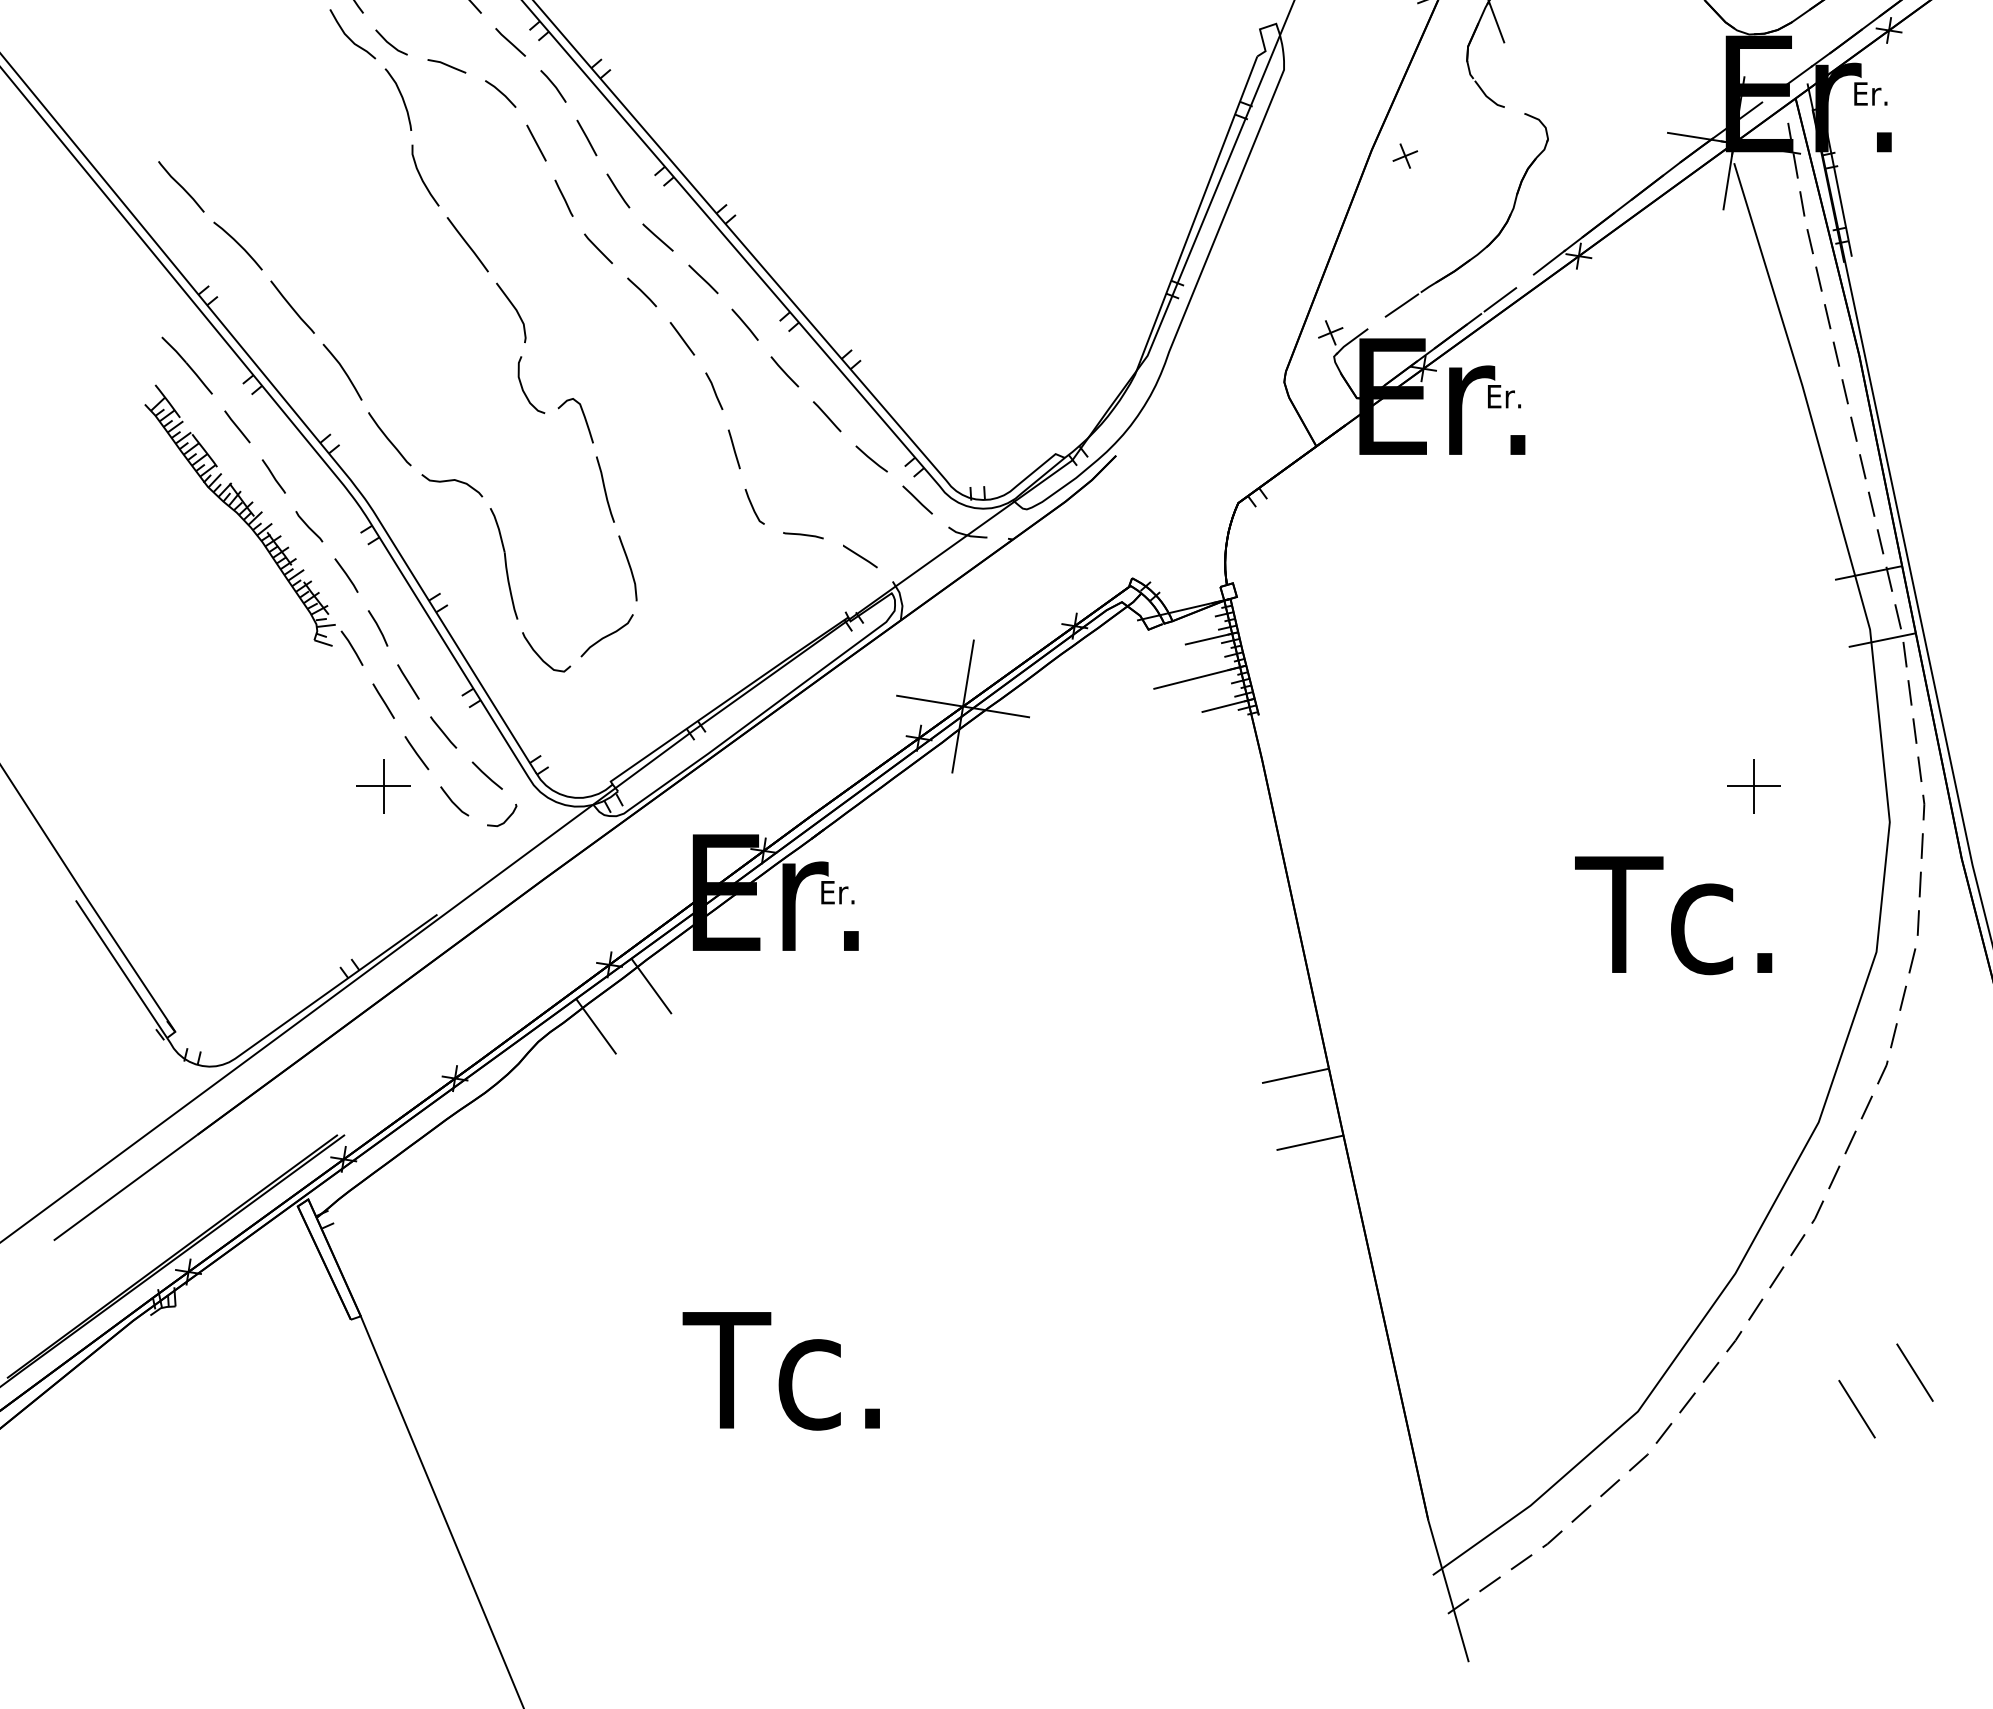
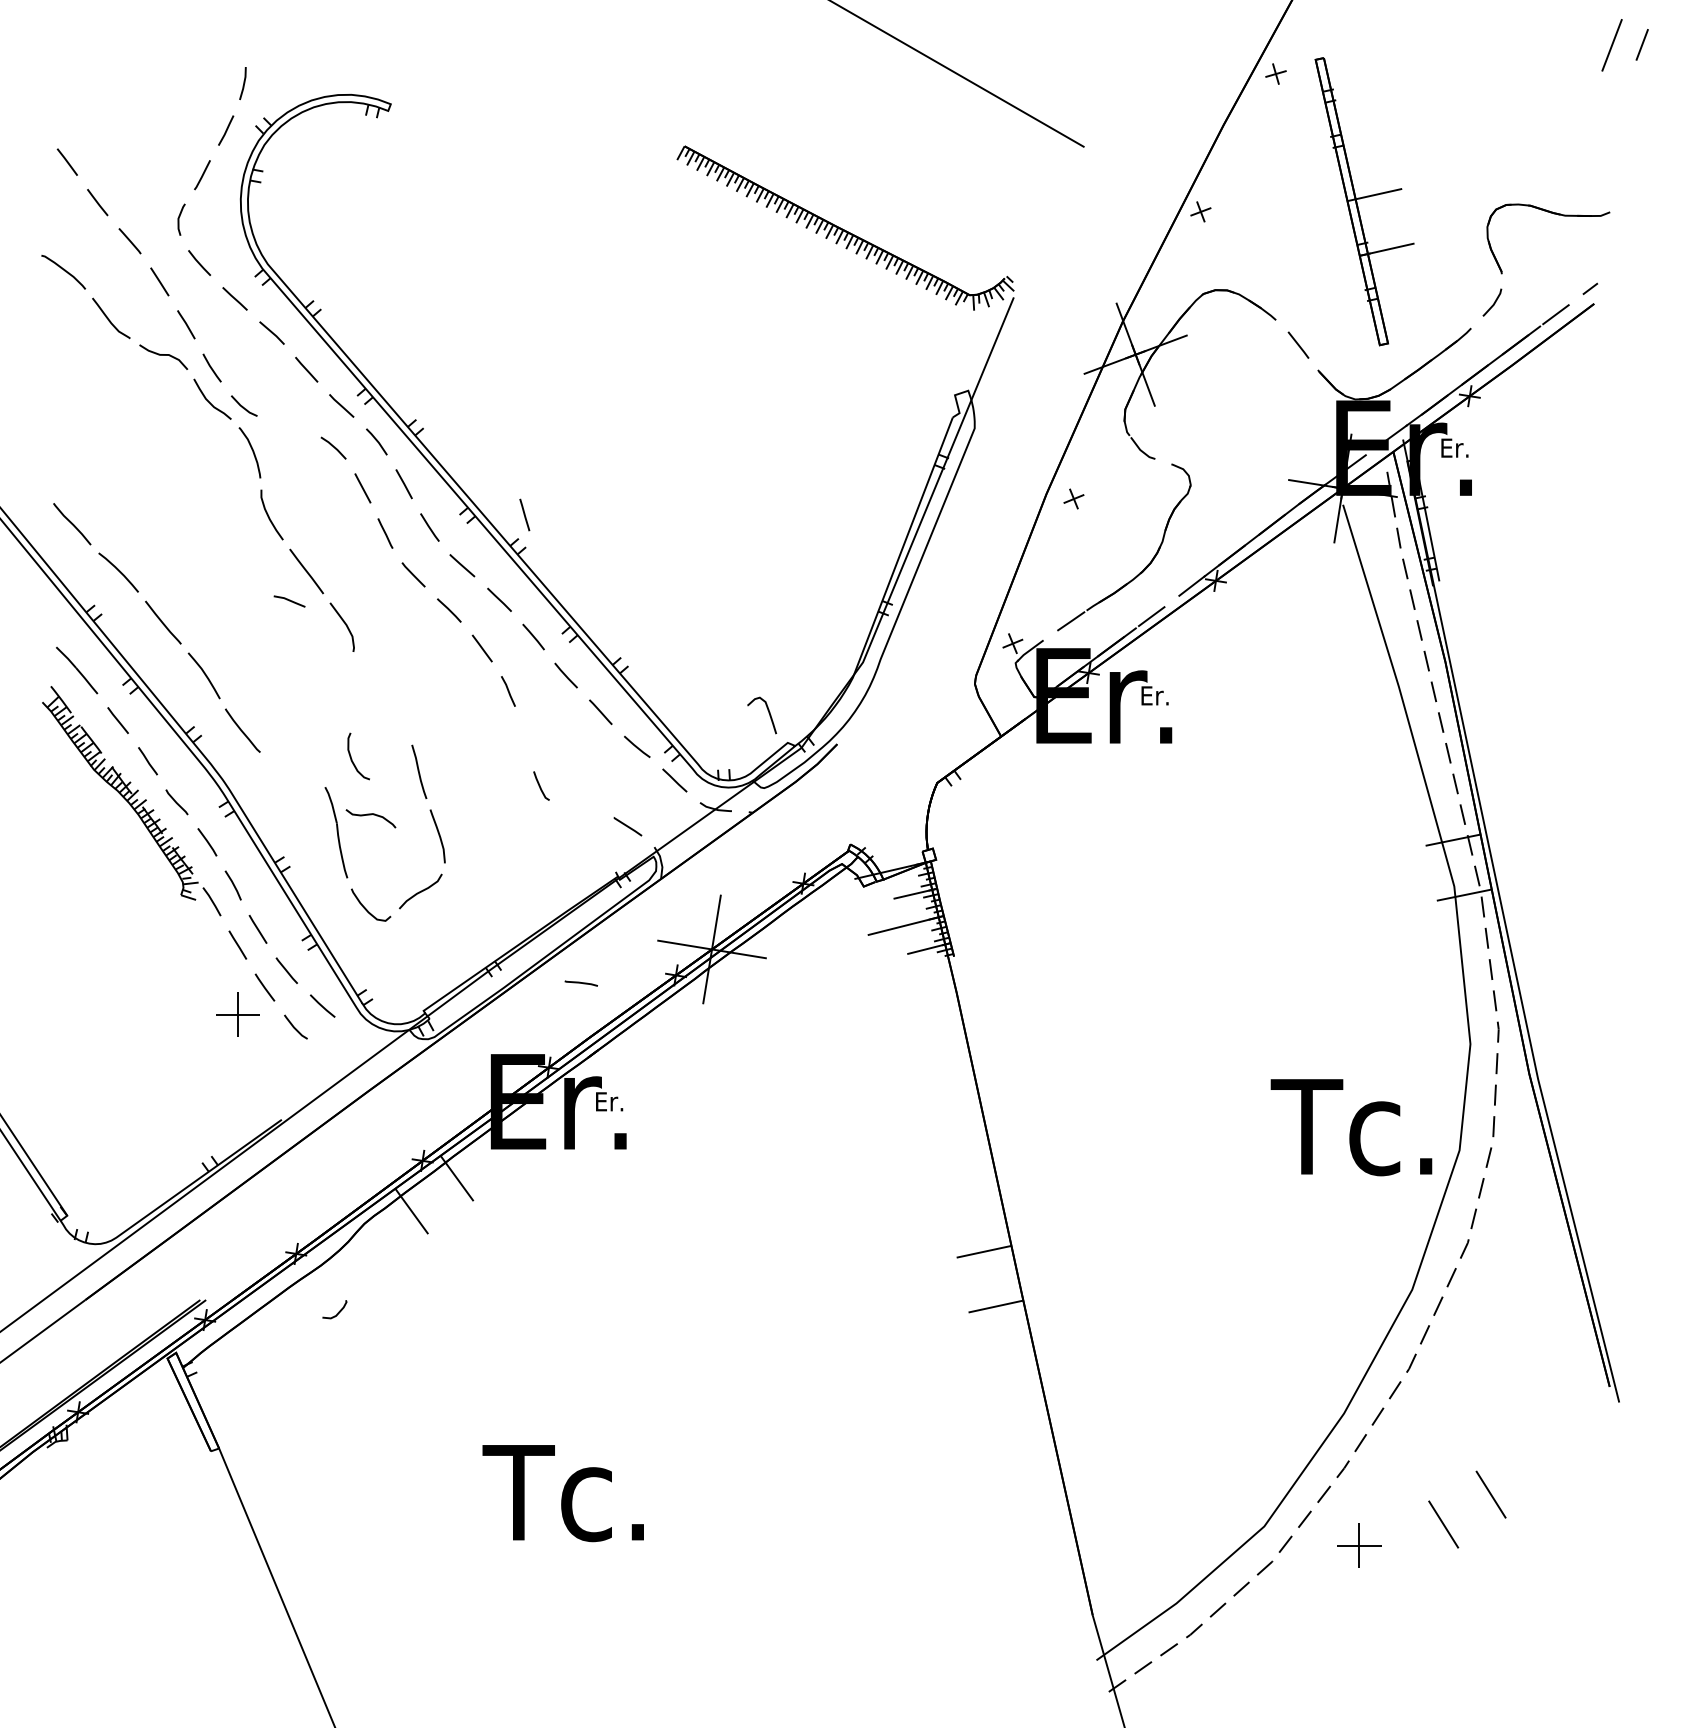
line: (446, 66) -> (289, 601), moved
curve: (523, 388) -> (352, 759), moved
curve: (583, 418) -> (768, 713), moved
line: (733, 448) -> (524, 514), moved
curve: (451, 481) -> (370, 815), moved
line: (802, 535) -> (580, 983), moved
part: (1754, 785) -> (1359, 1545), moved
curve: (505, 818) -> (337, 1312), moved
text: (1673, 915) -> (1351, 1127), moved

